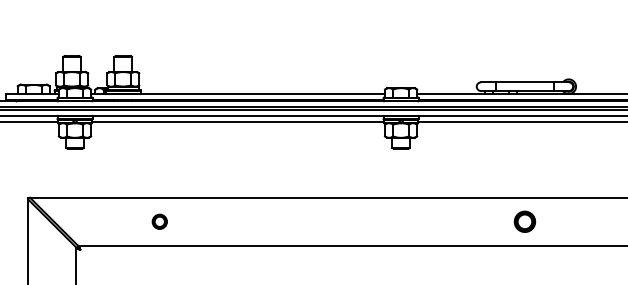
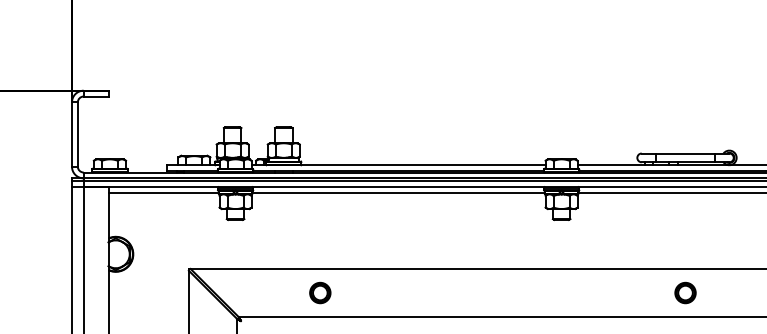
part: (159, 221) -> (320, 292), size x1.43

